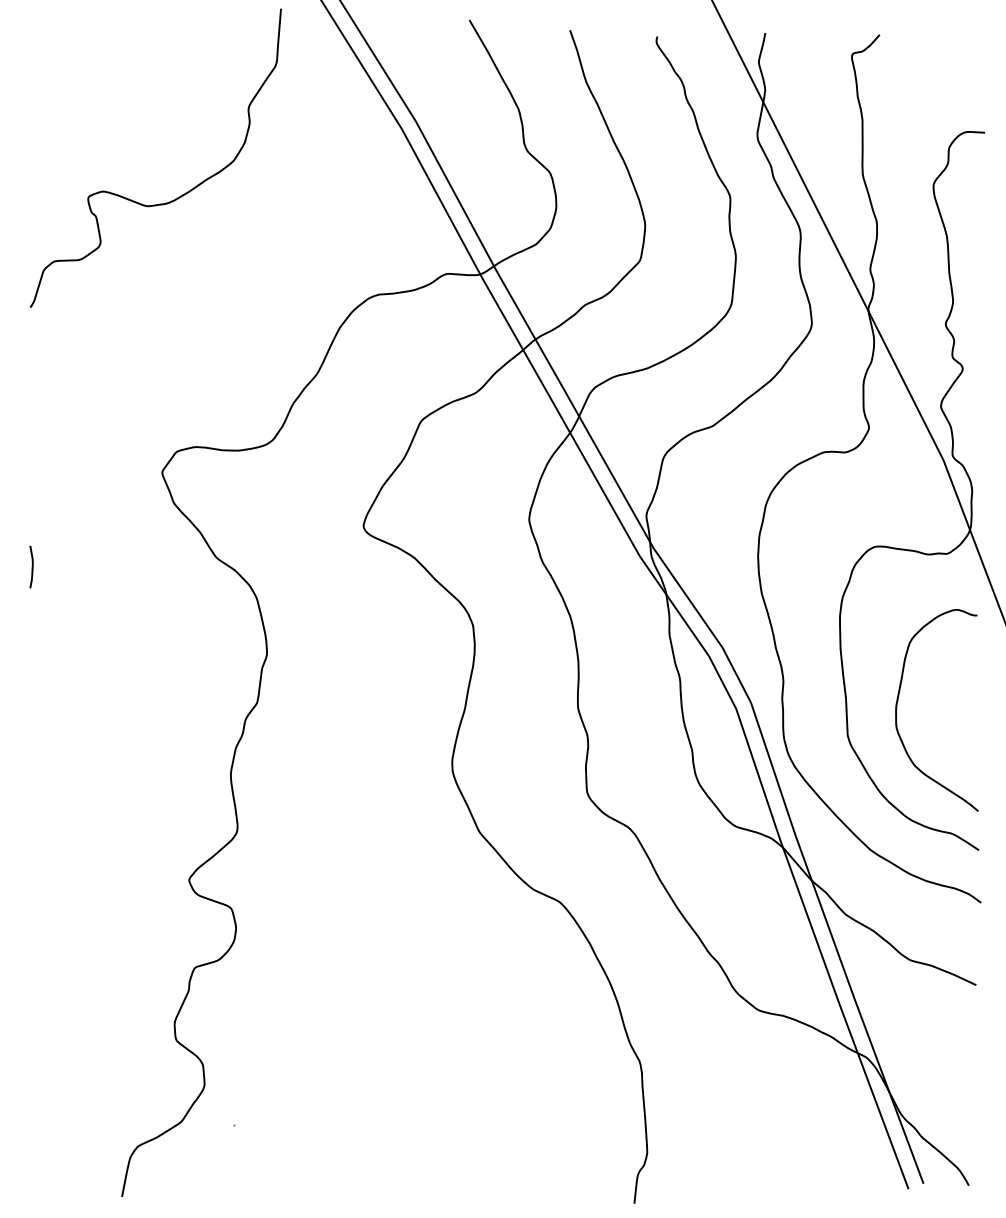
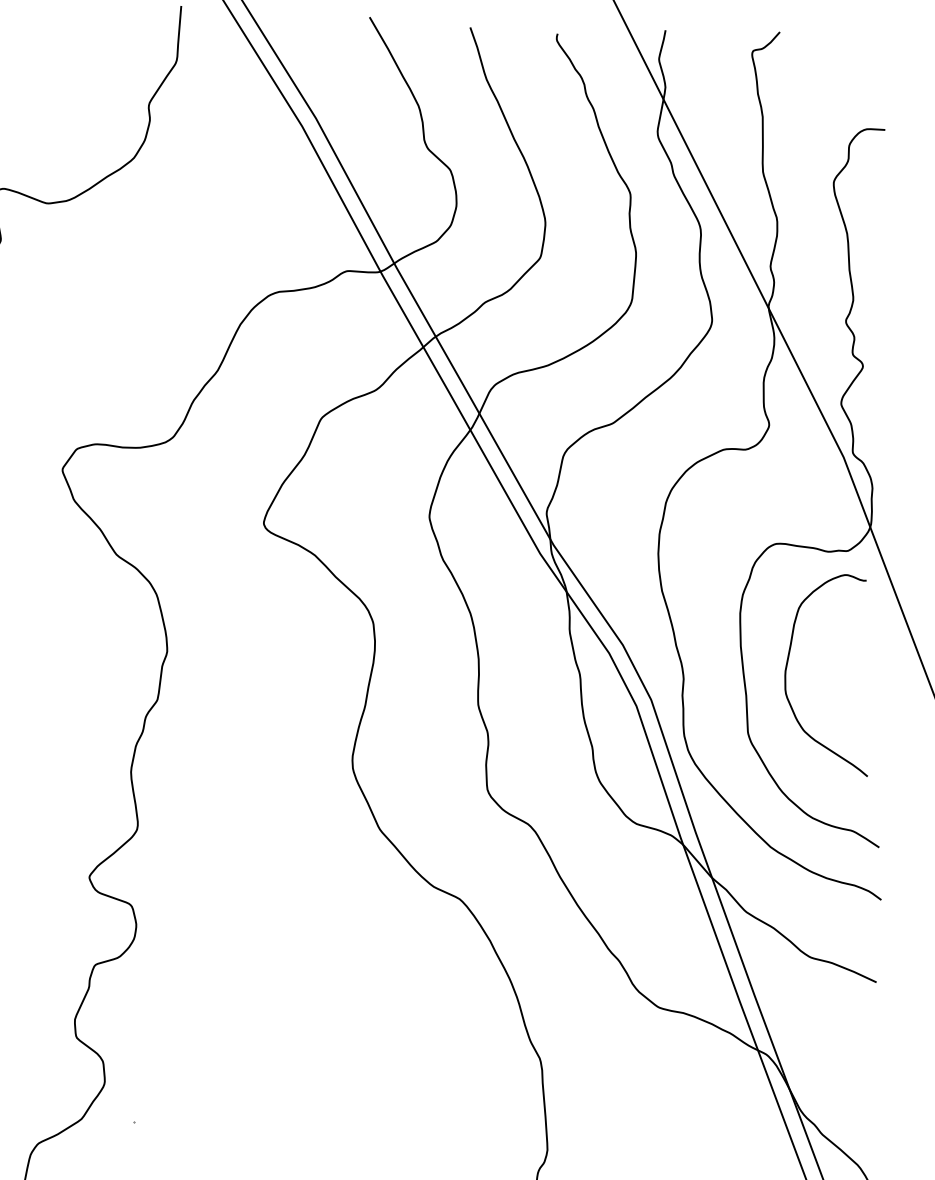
curve: (898, 701) -> (787, 666), moved

